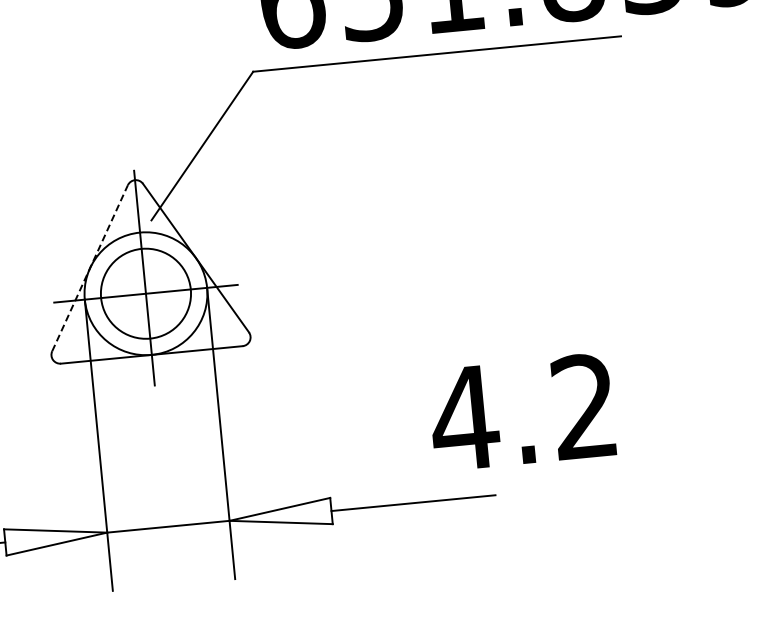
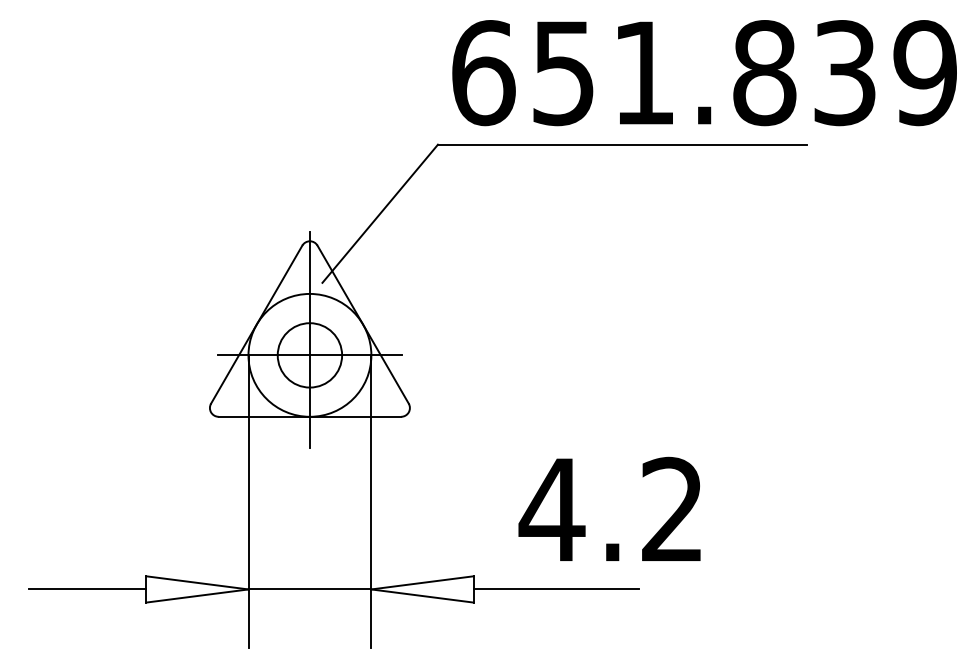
line: (89, 268) -> (256, 324), dashed -> solid
circle: (145, 293) -> (309, 355), size x0.71
text: (521, 411) -> (609, 508), moved

